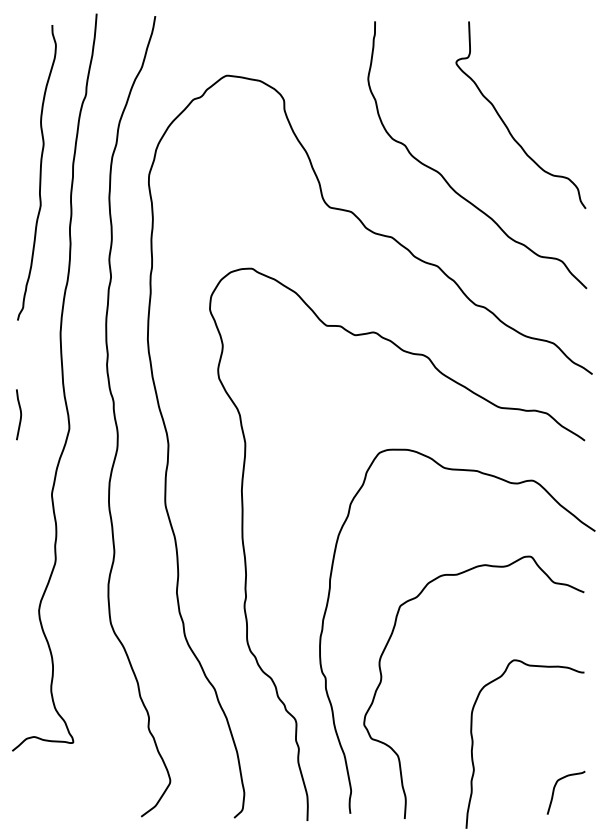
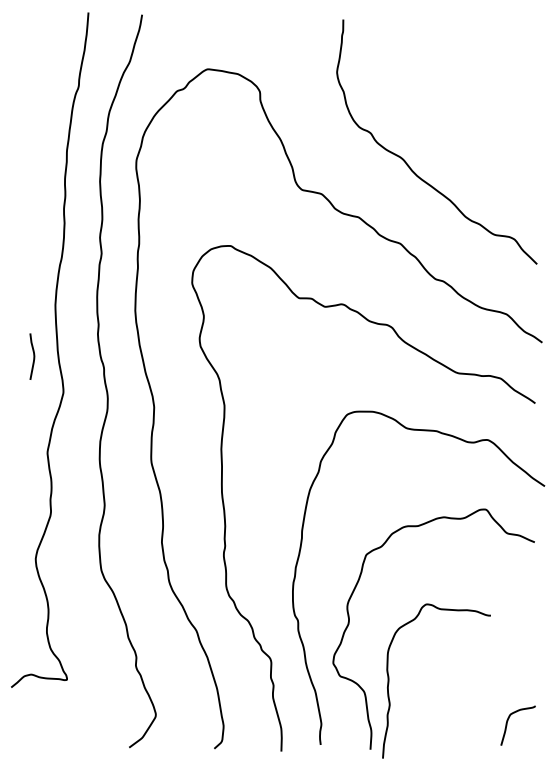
curve: (507, 126) -> (464, 115), removed
curve: (39, 172) -> (36, 157), removed
curve: (20, 414) -> (33, 356), moved
curve: (473, 743) -> (389, 680), moved

